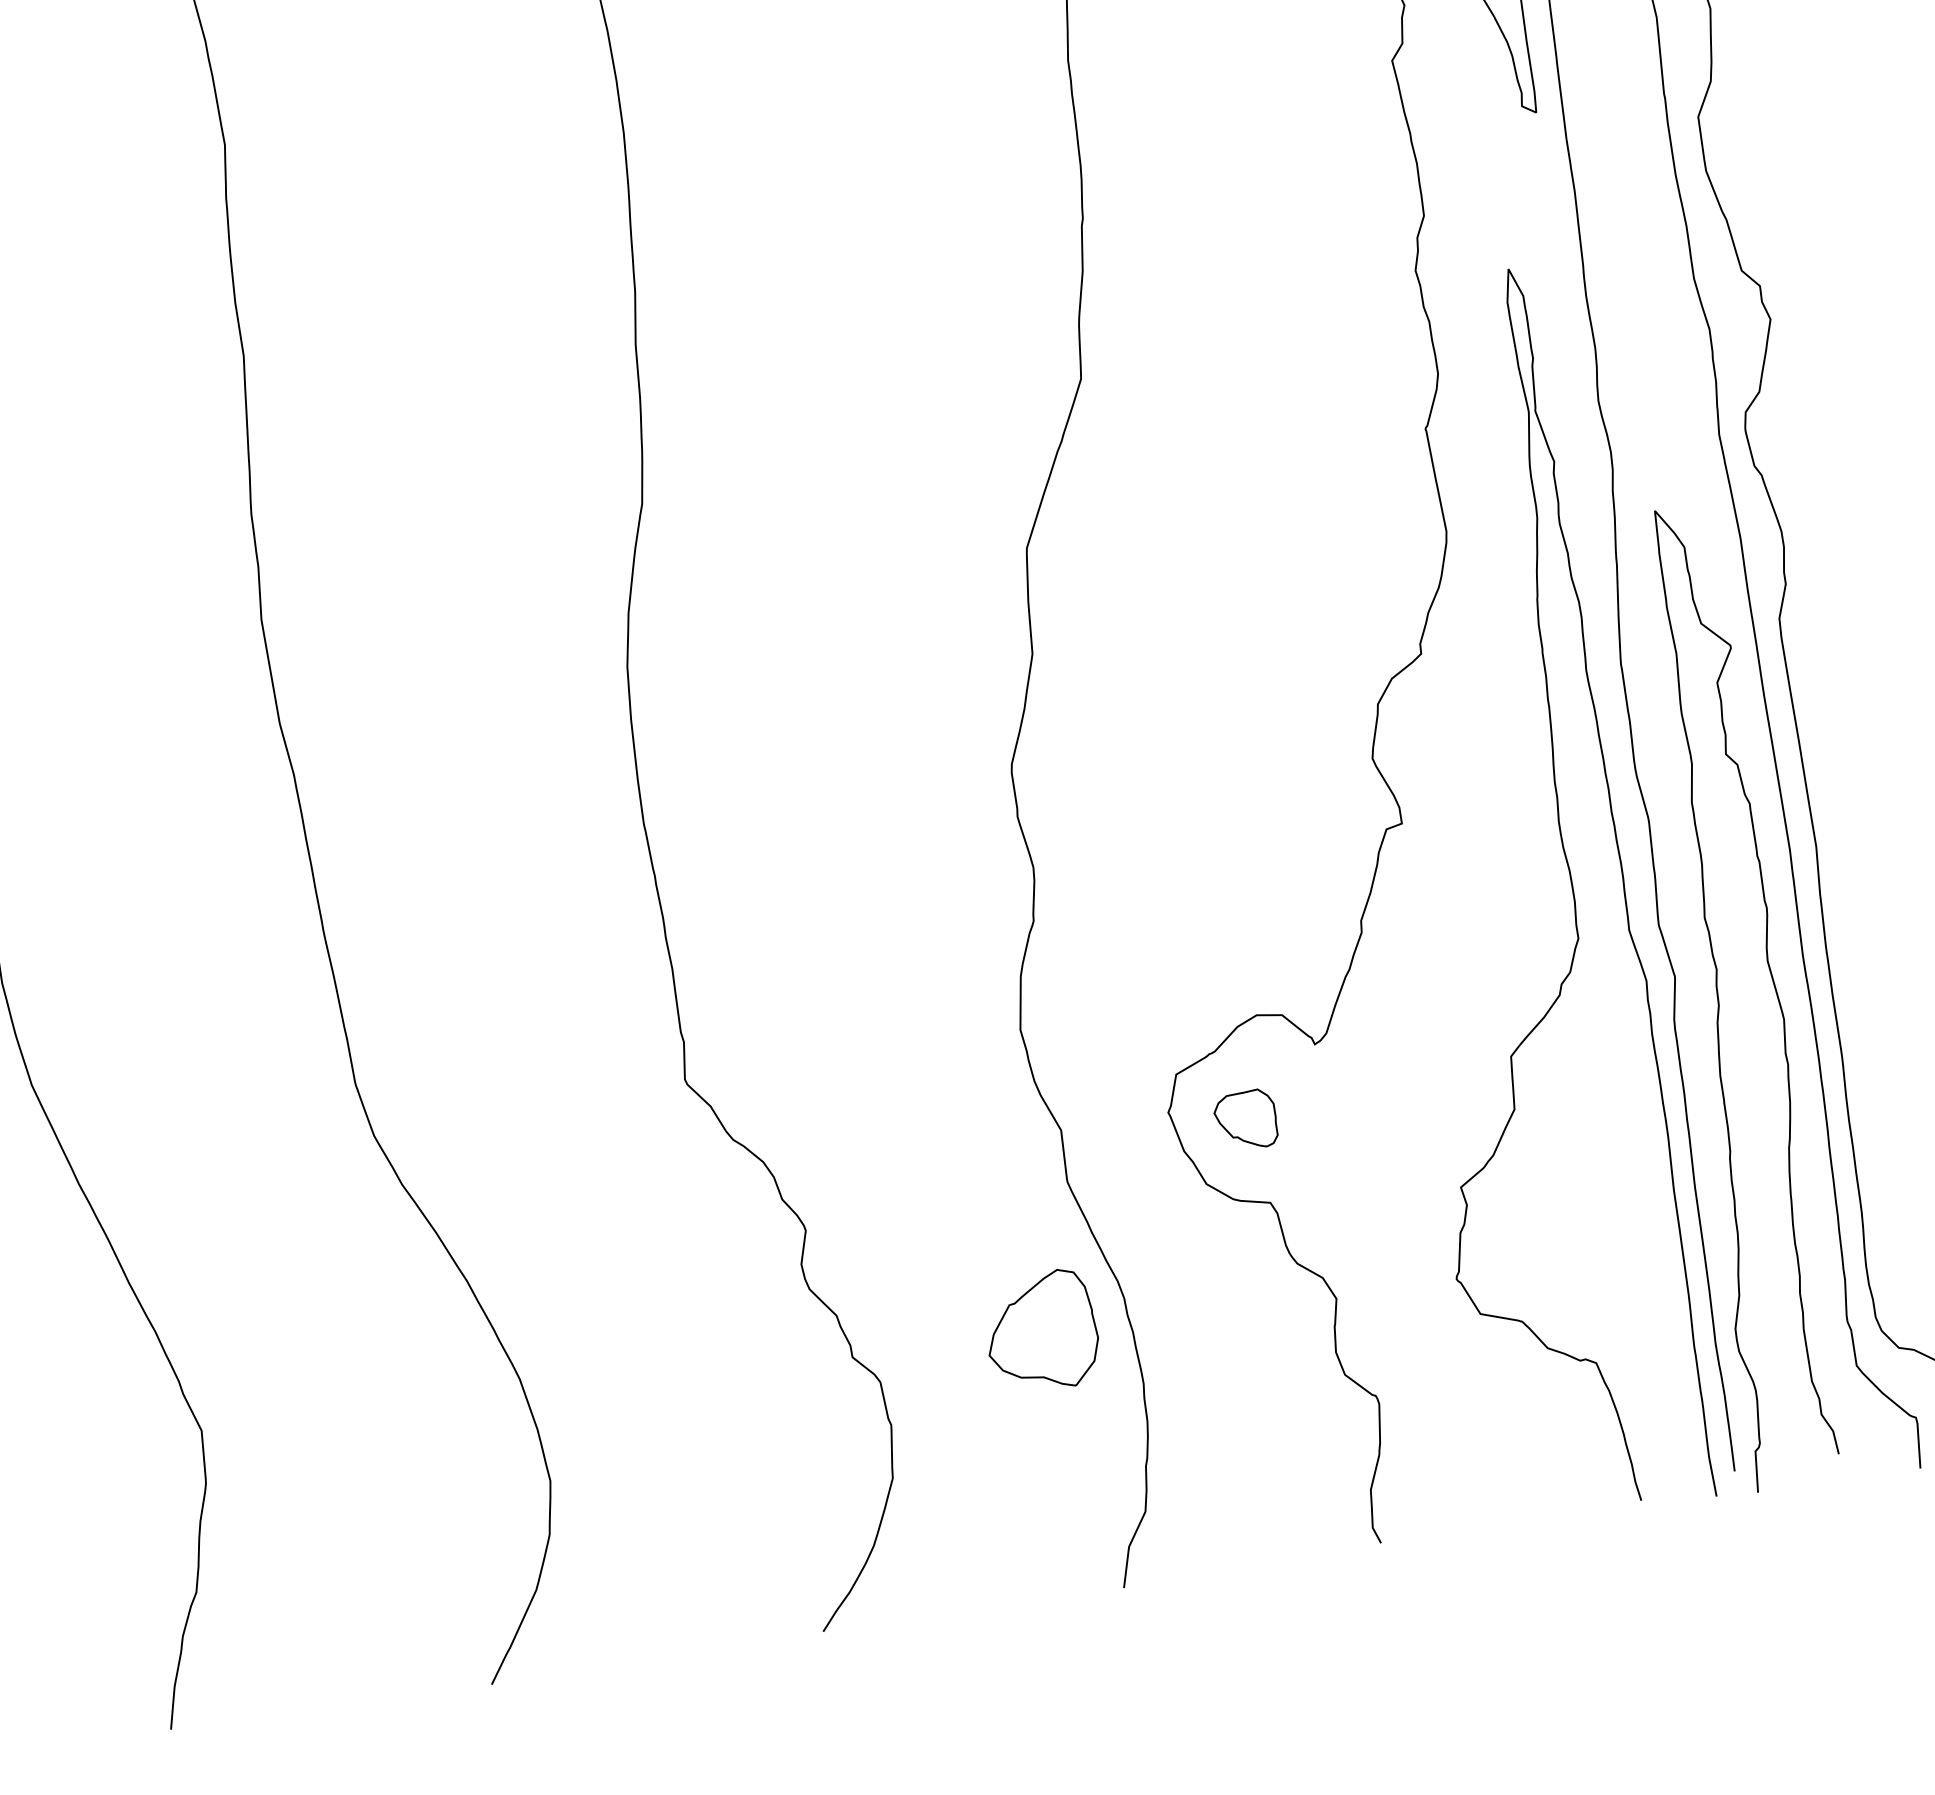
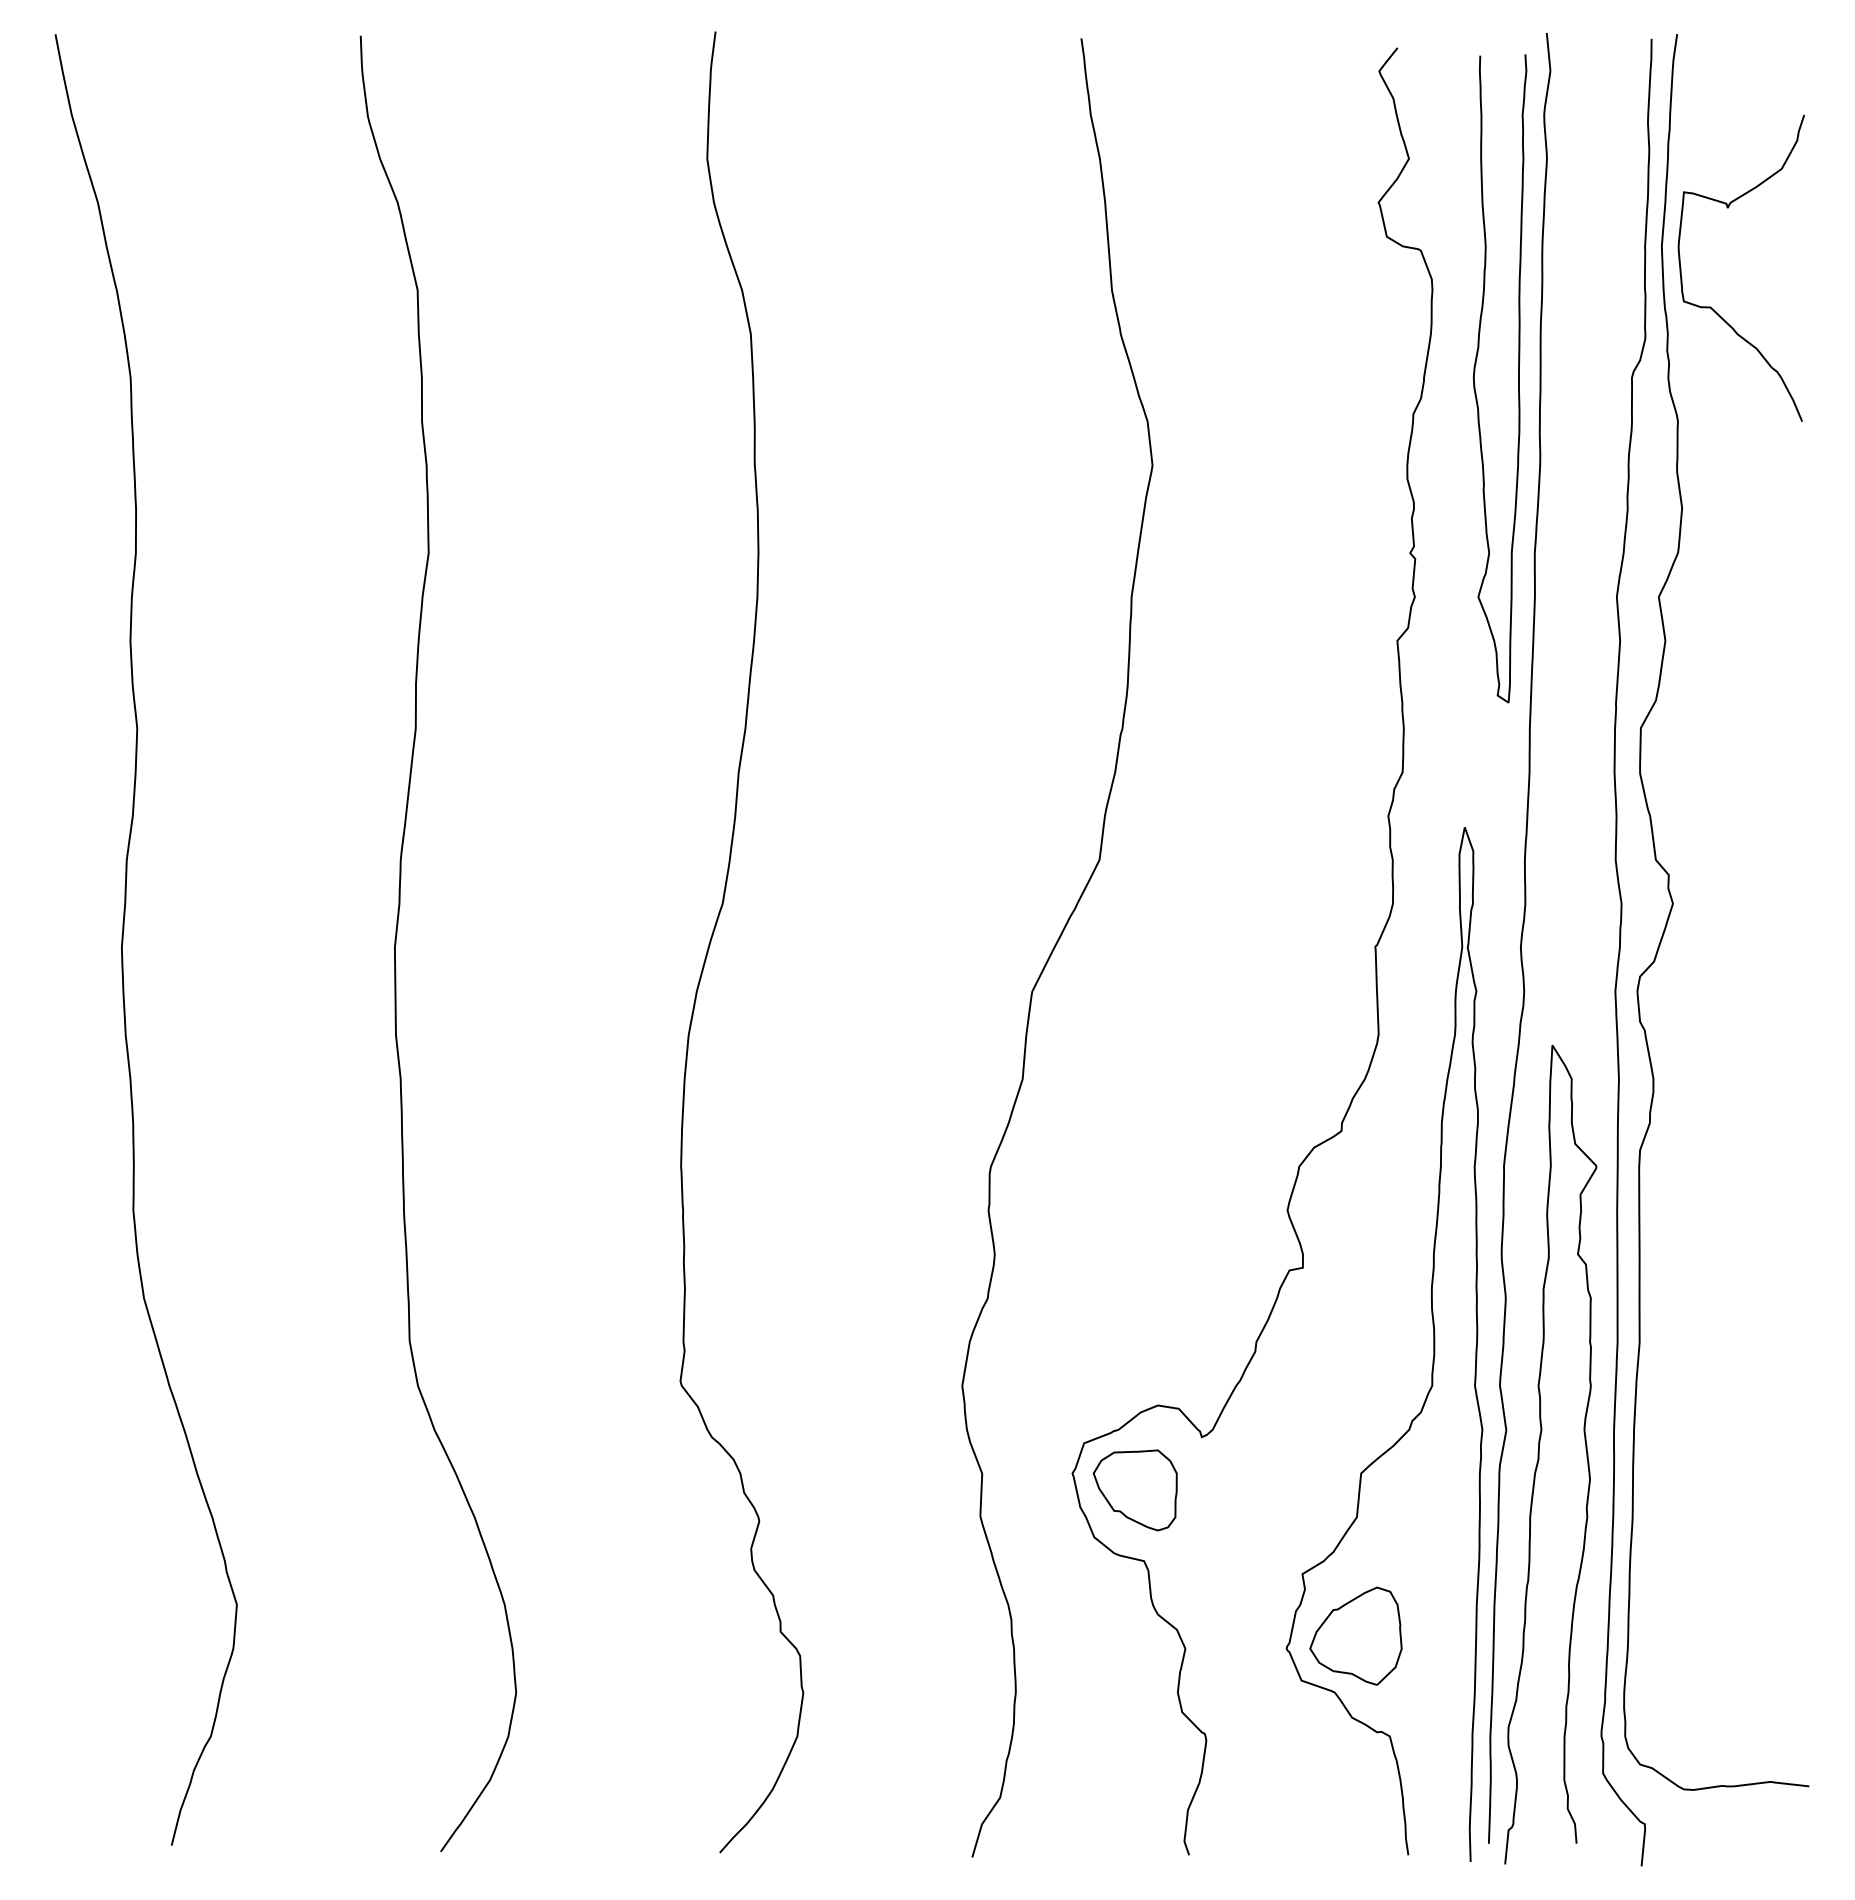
part: (1245, 1120) -> (1134, 1490), size x1.67
part: (1040, 1331) -> (1355, 1635), moved

